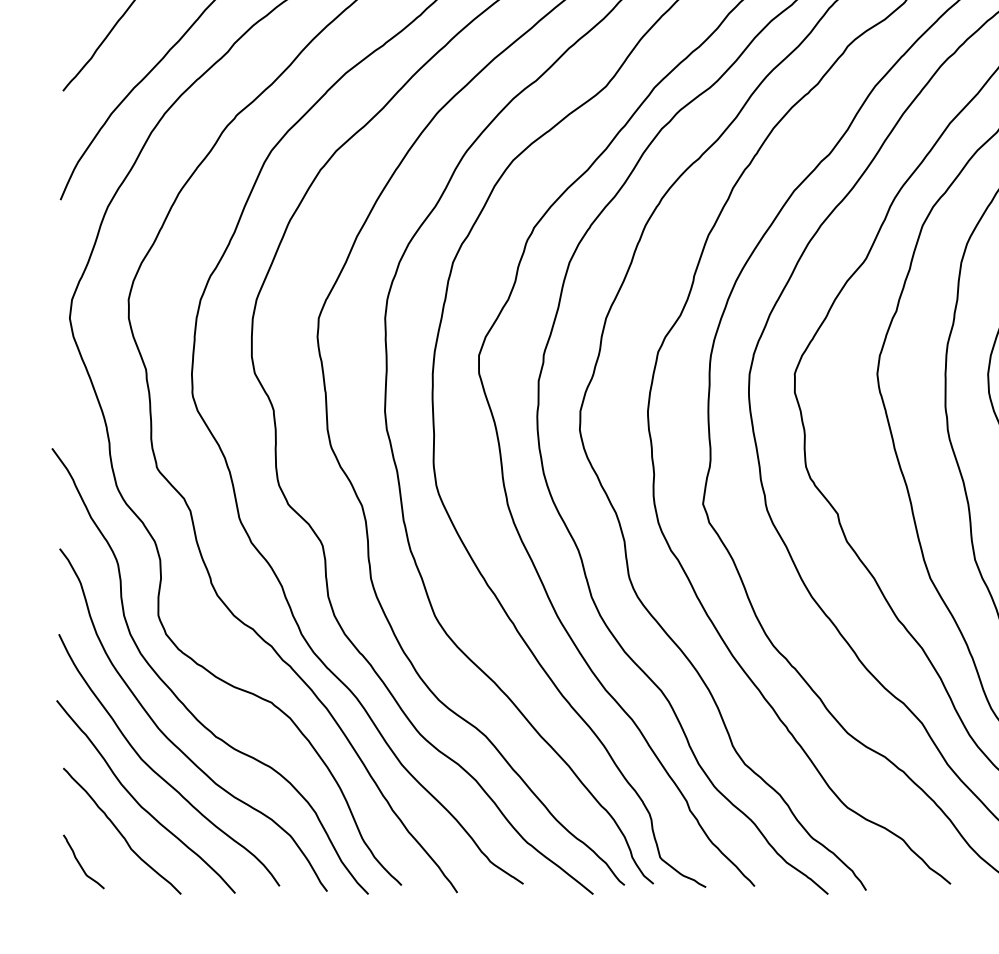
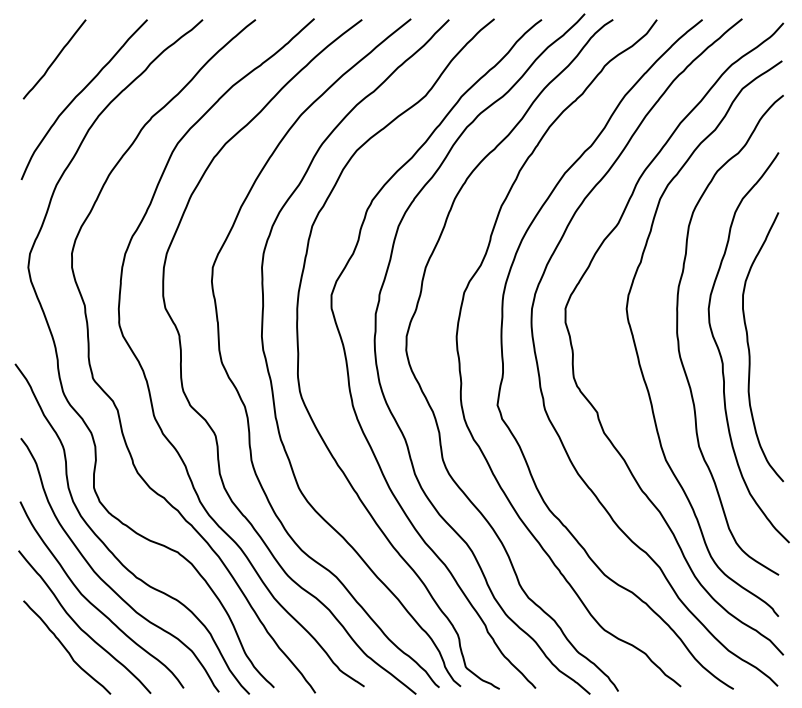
curve: (80, 863) -> (36, 671), removed

